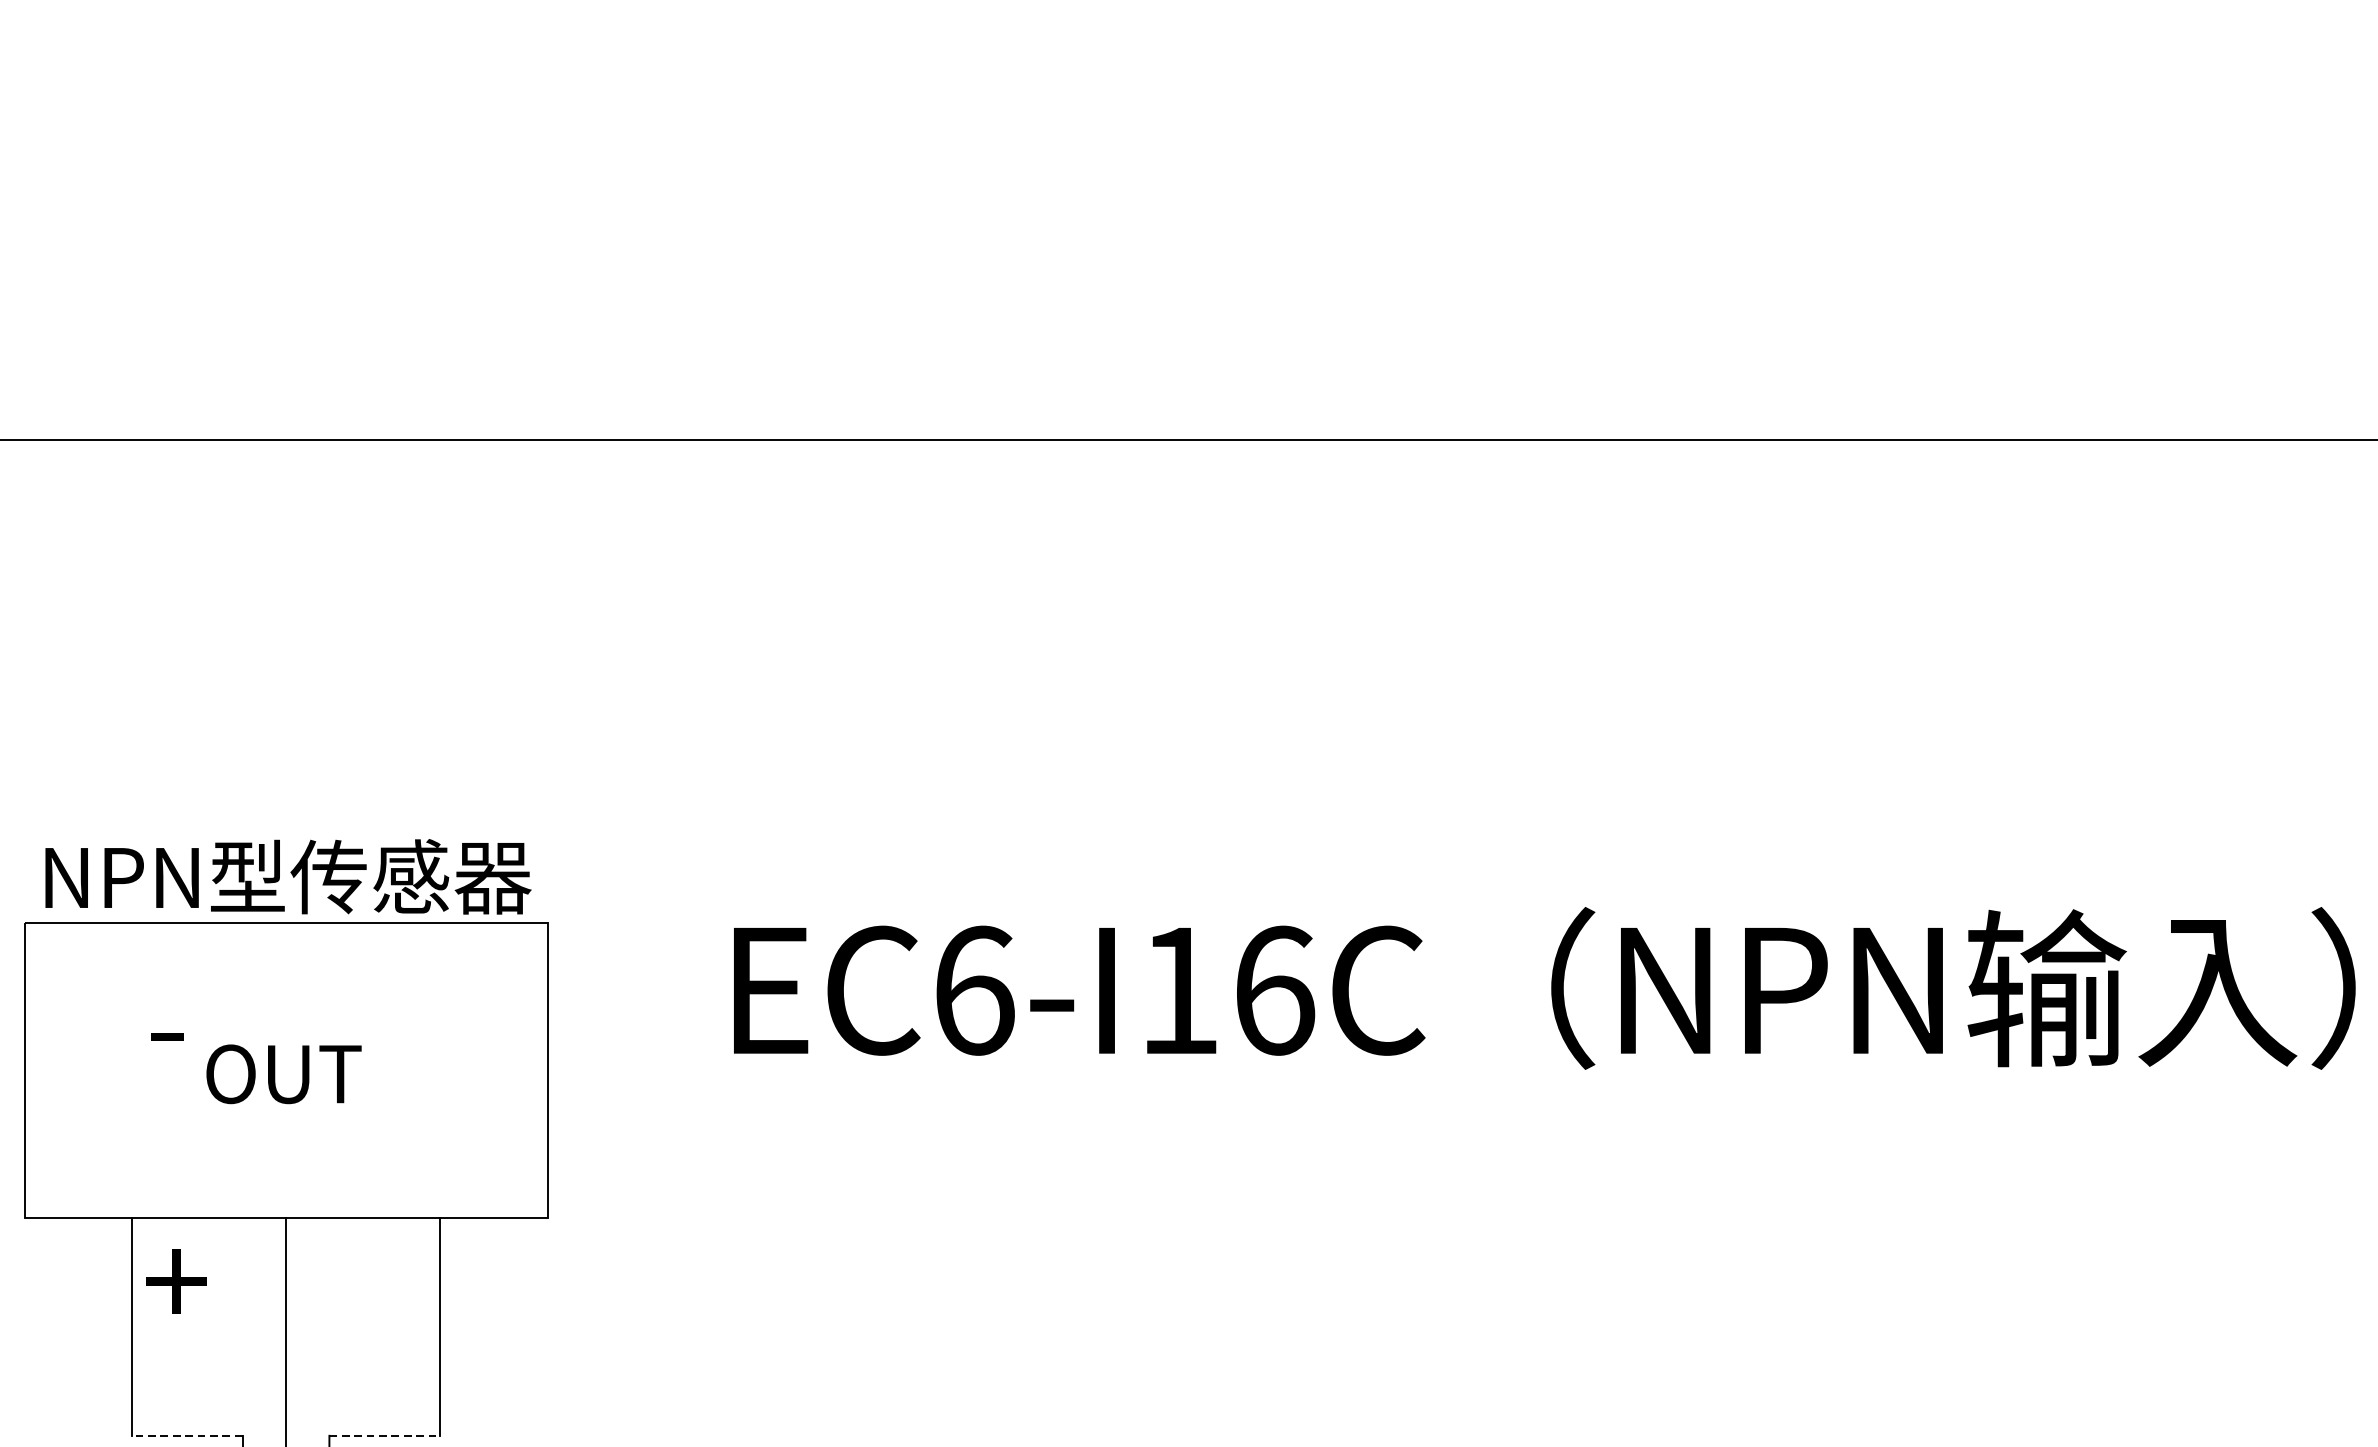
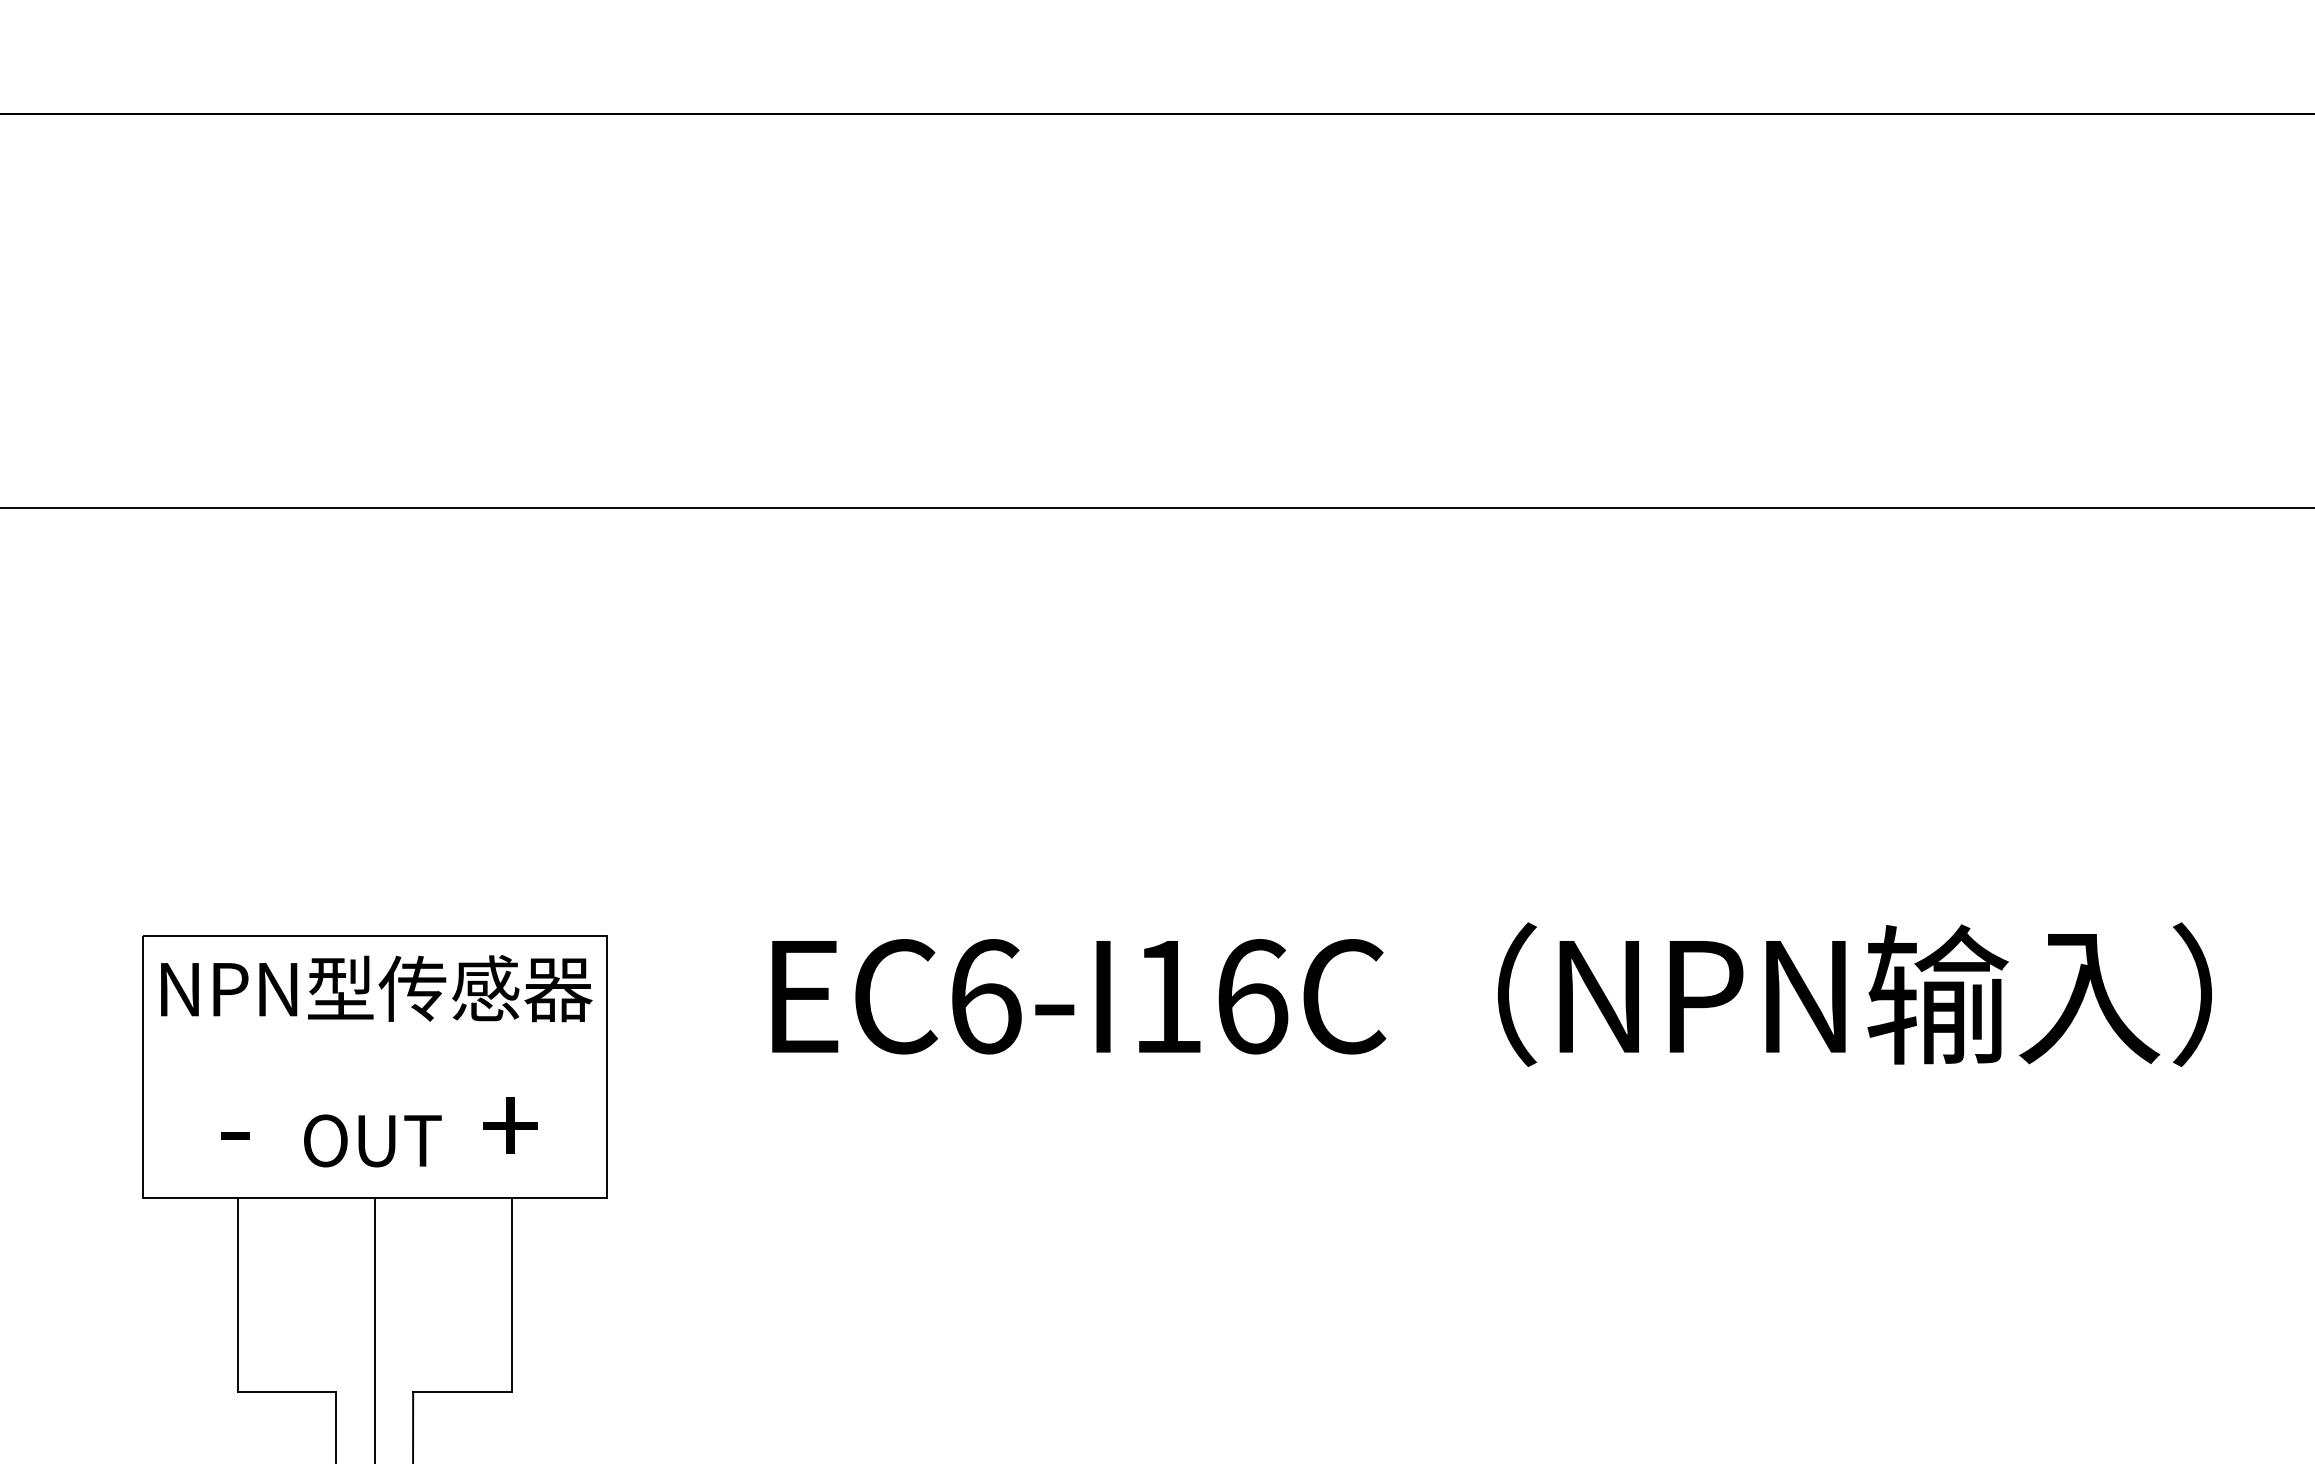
text: (288, 876) -> (376, 988), moved
text: (167, 1036) -> (235, 1135), moved
text: (283, 1073) -> (372, 1140), moved
text: (176, 1281) -> (510, 1125), moved
line: (186, 1435) -> (286, 1391), dashed -> solid
line: (385, 1435) -> (462, 1391), dashed -> solid

